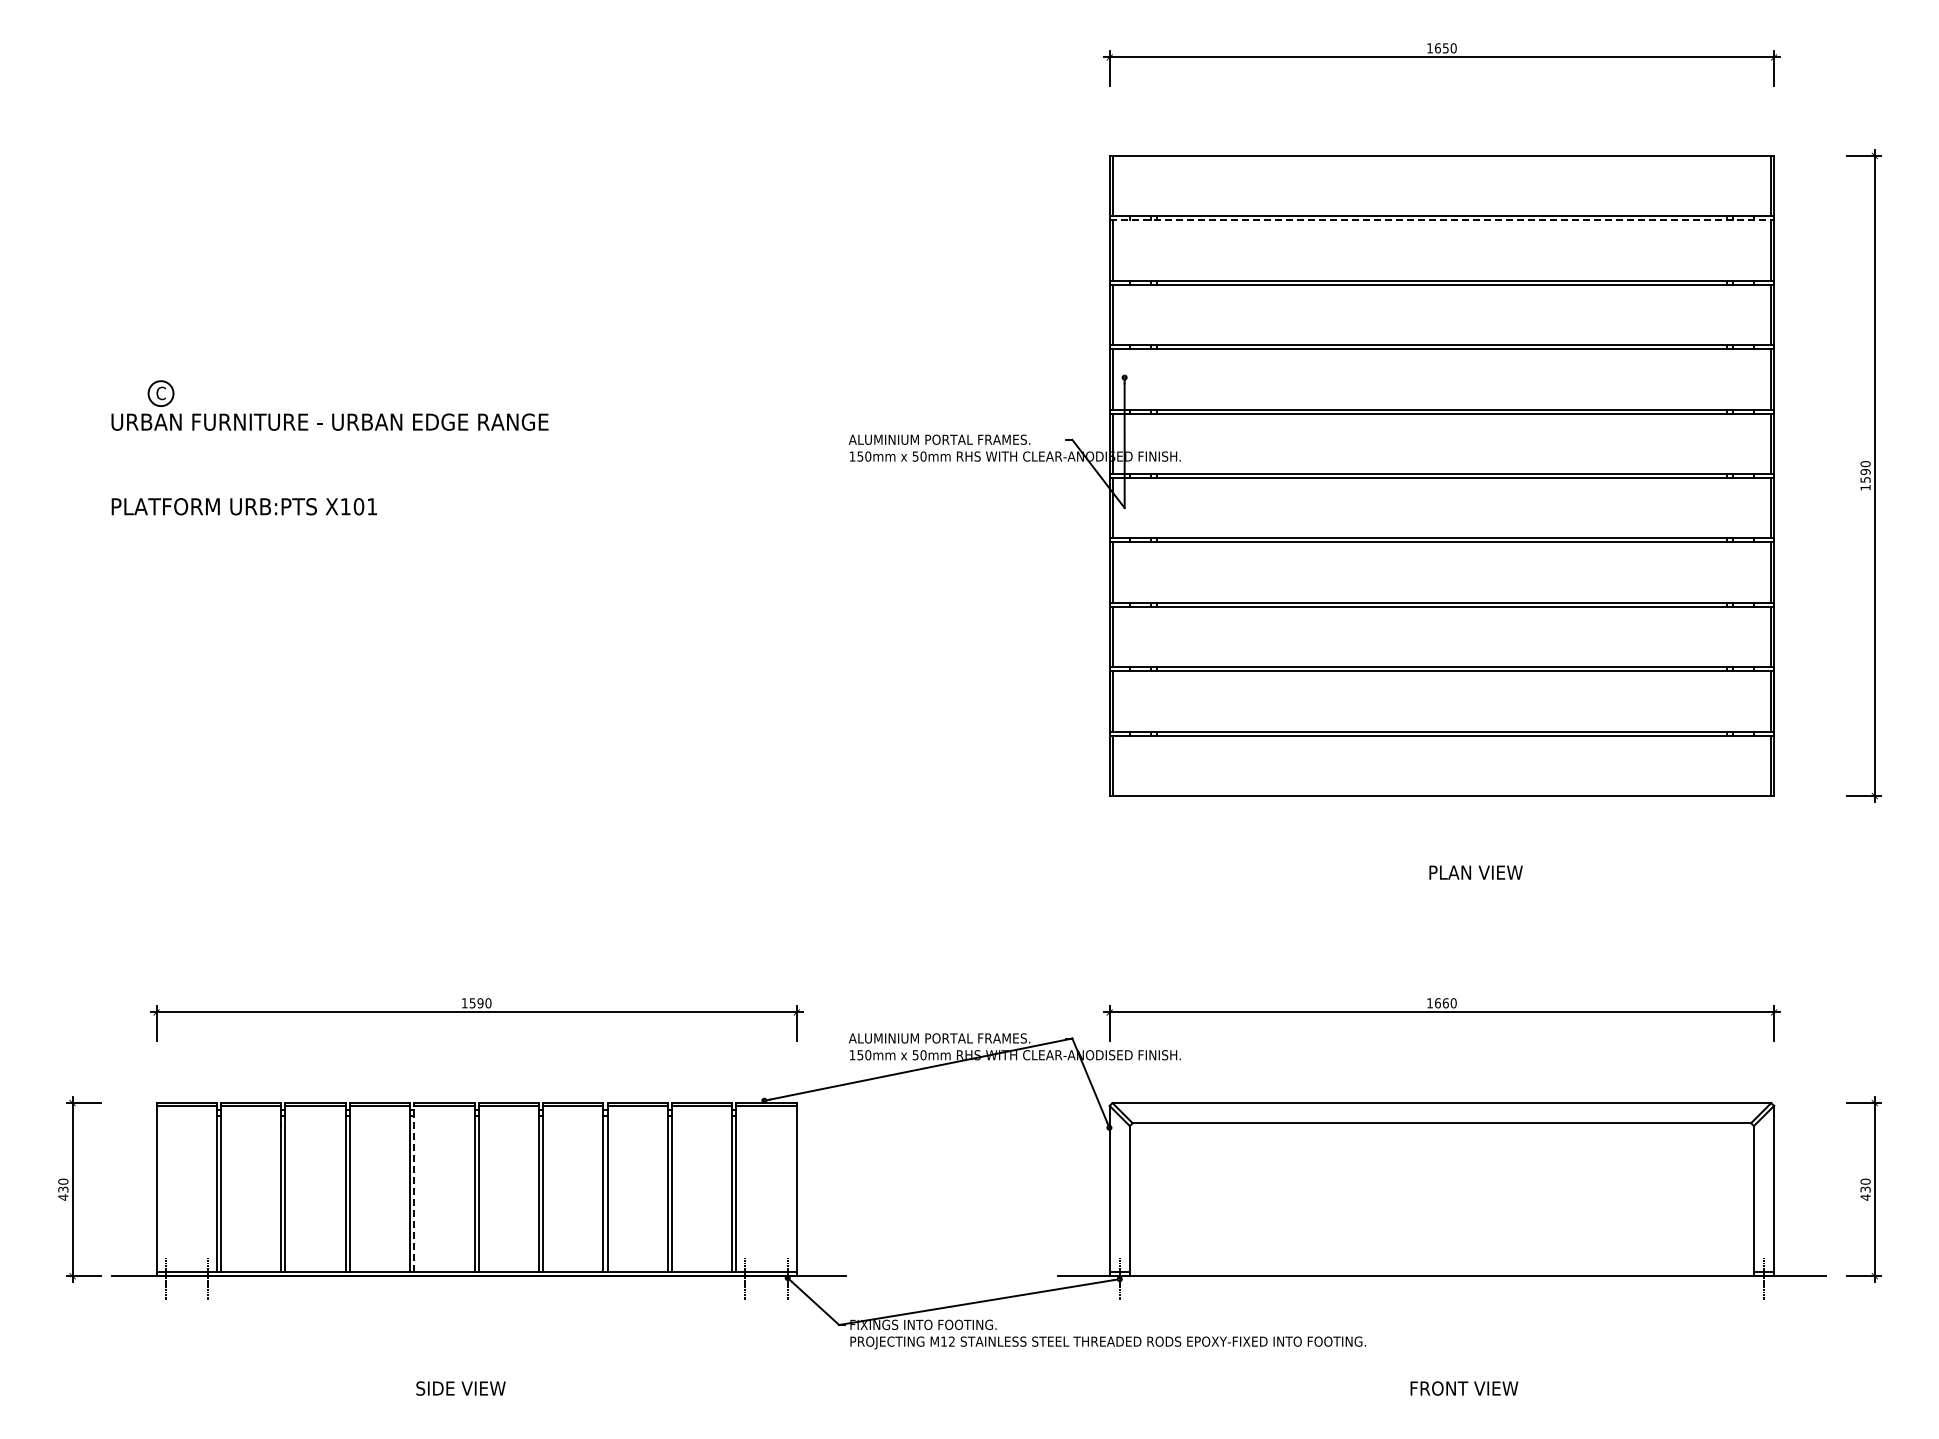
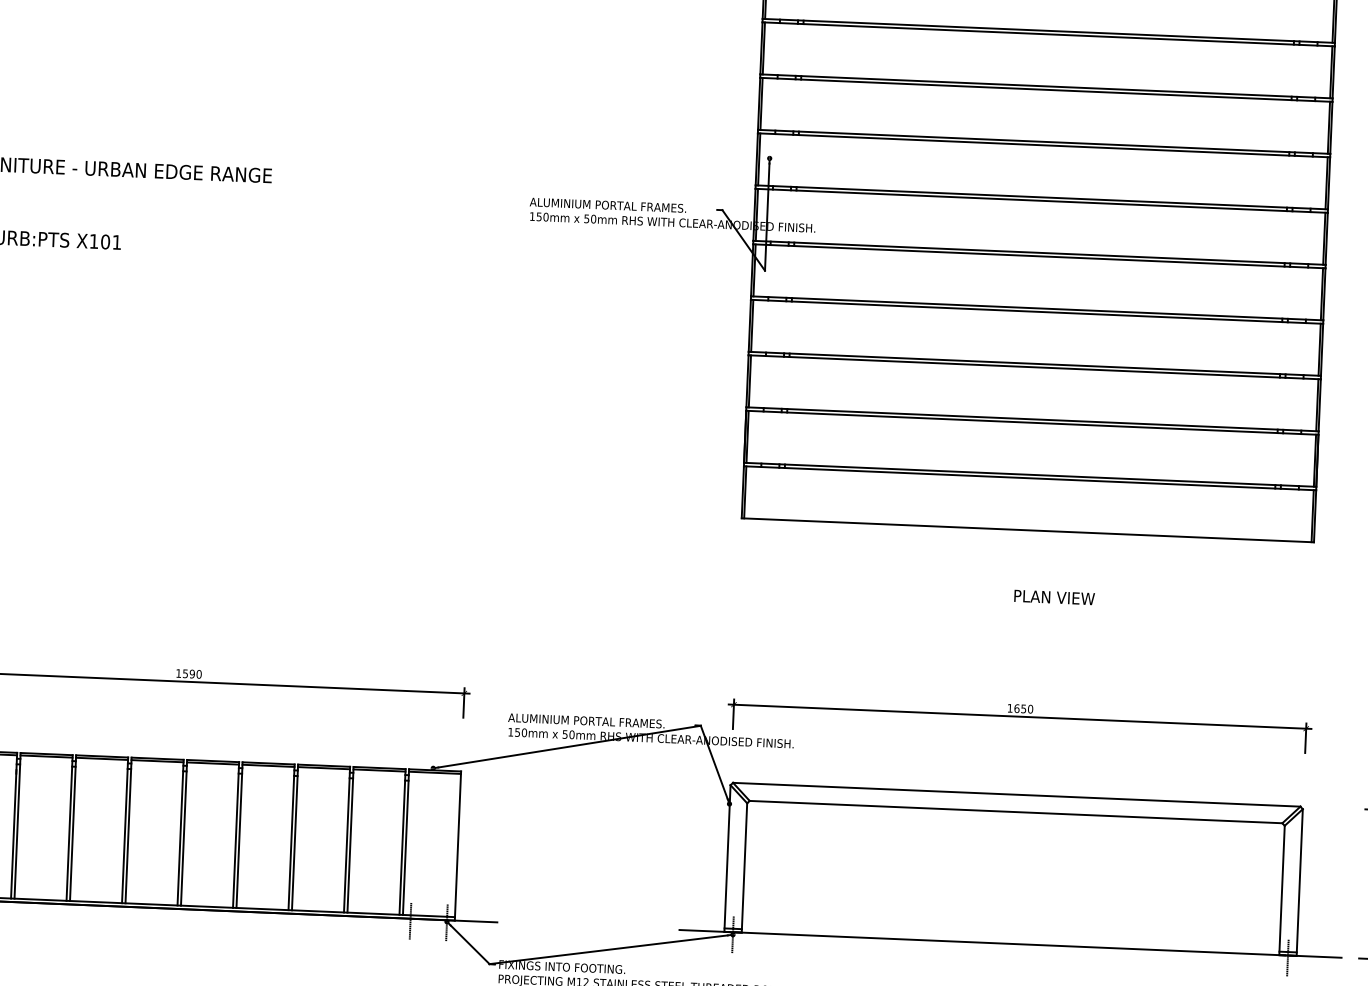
line: (1442, 220) -> (1049, 34), dashed -> solid
text: (1445, 1003) -> (1023, 709), 1660 -> 1650
line: (414, 1187) -> (128, 830), dashed -> solid

